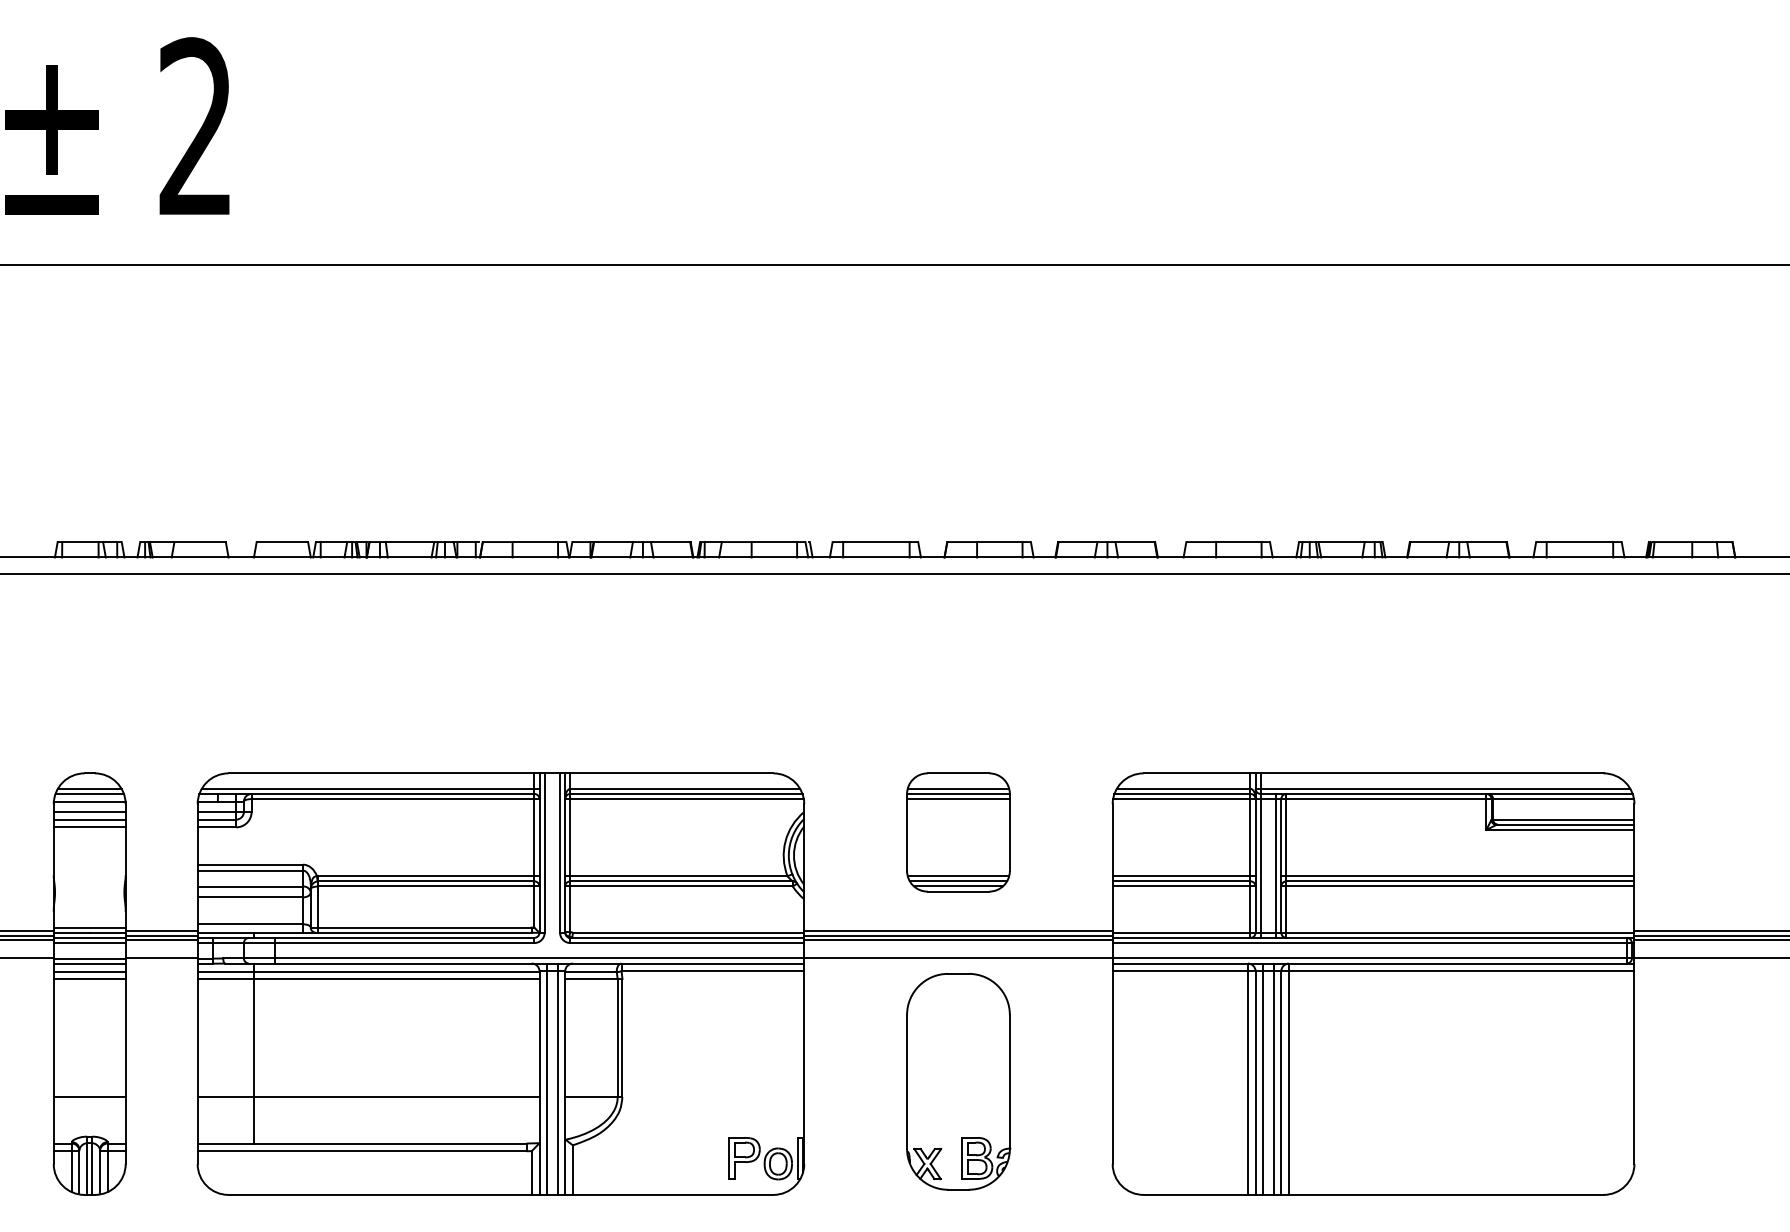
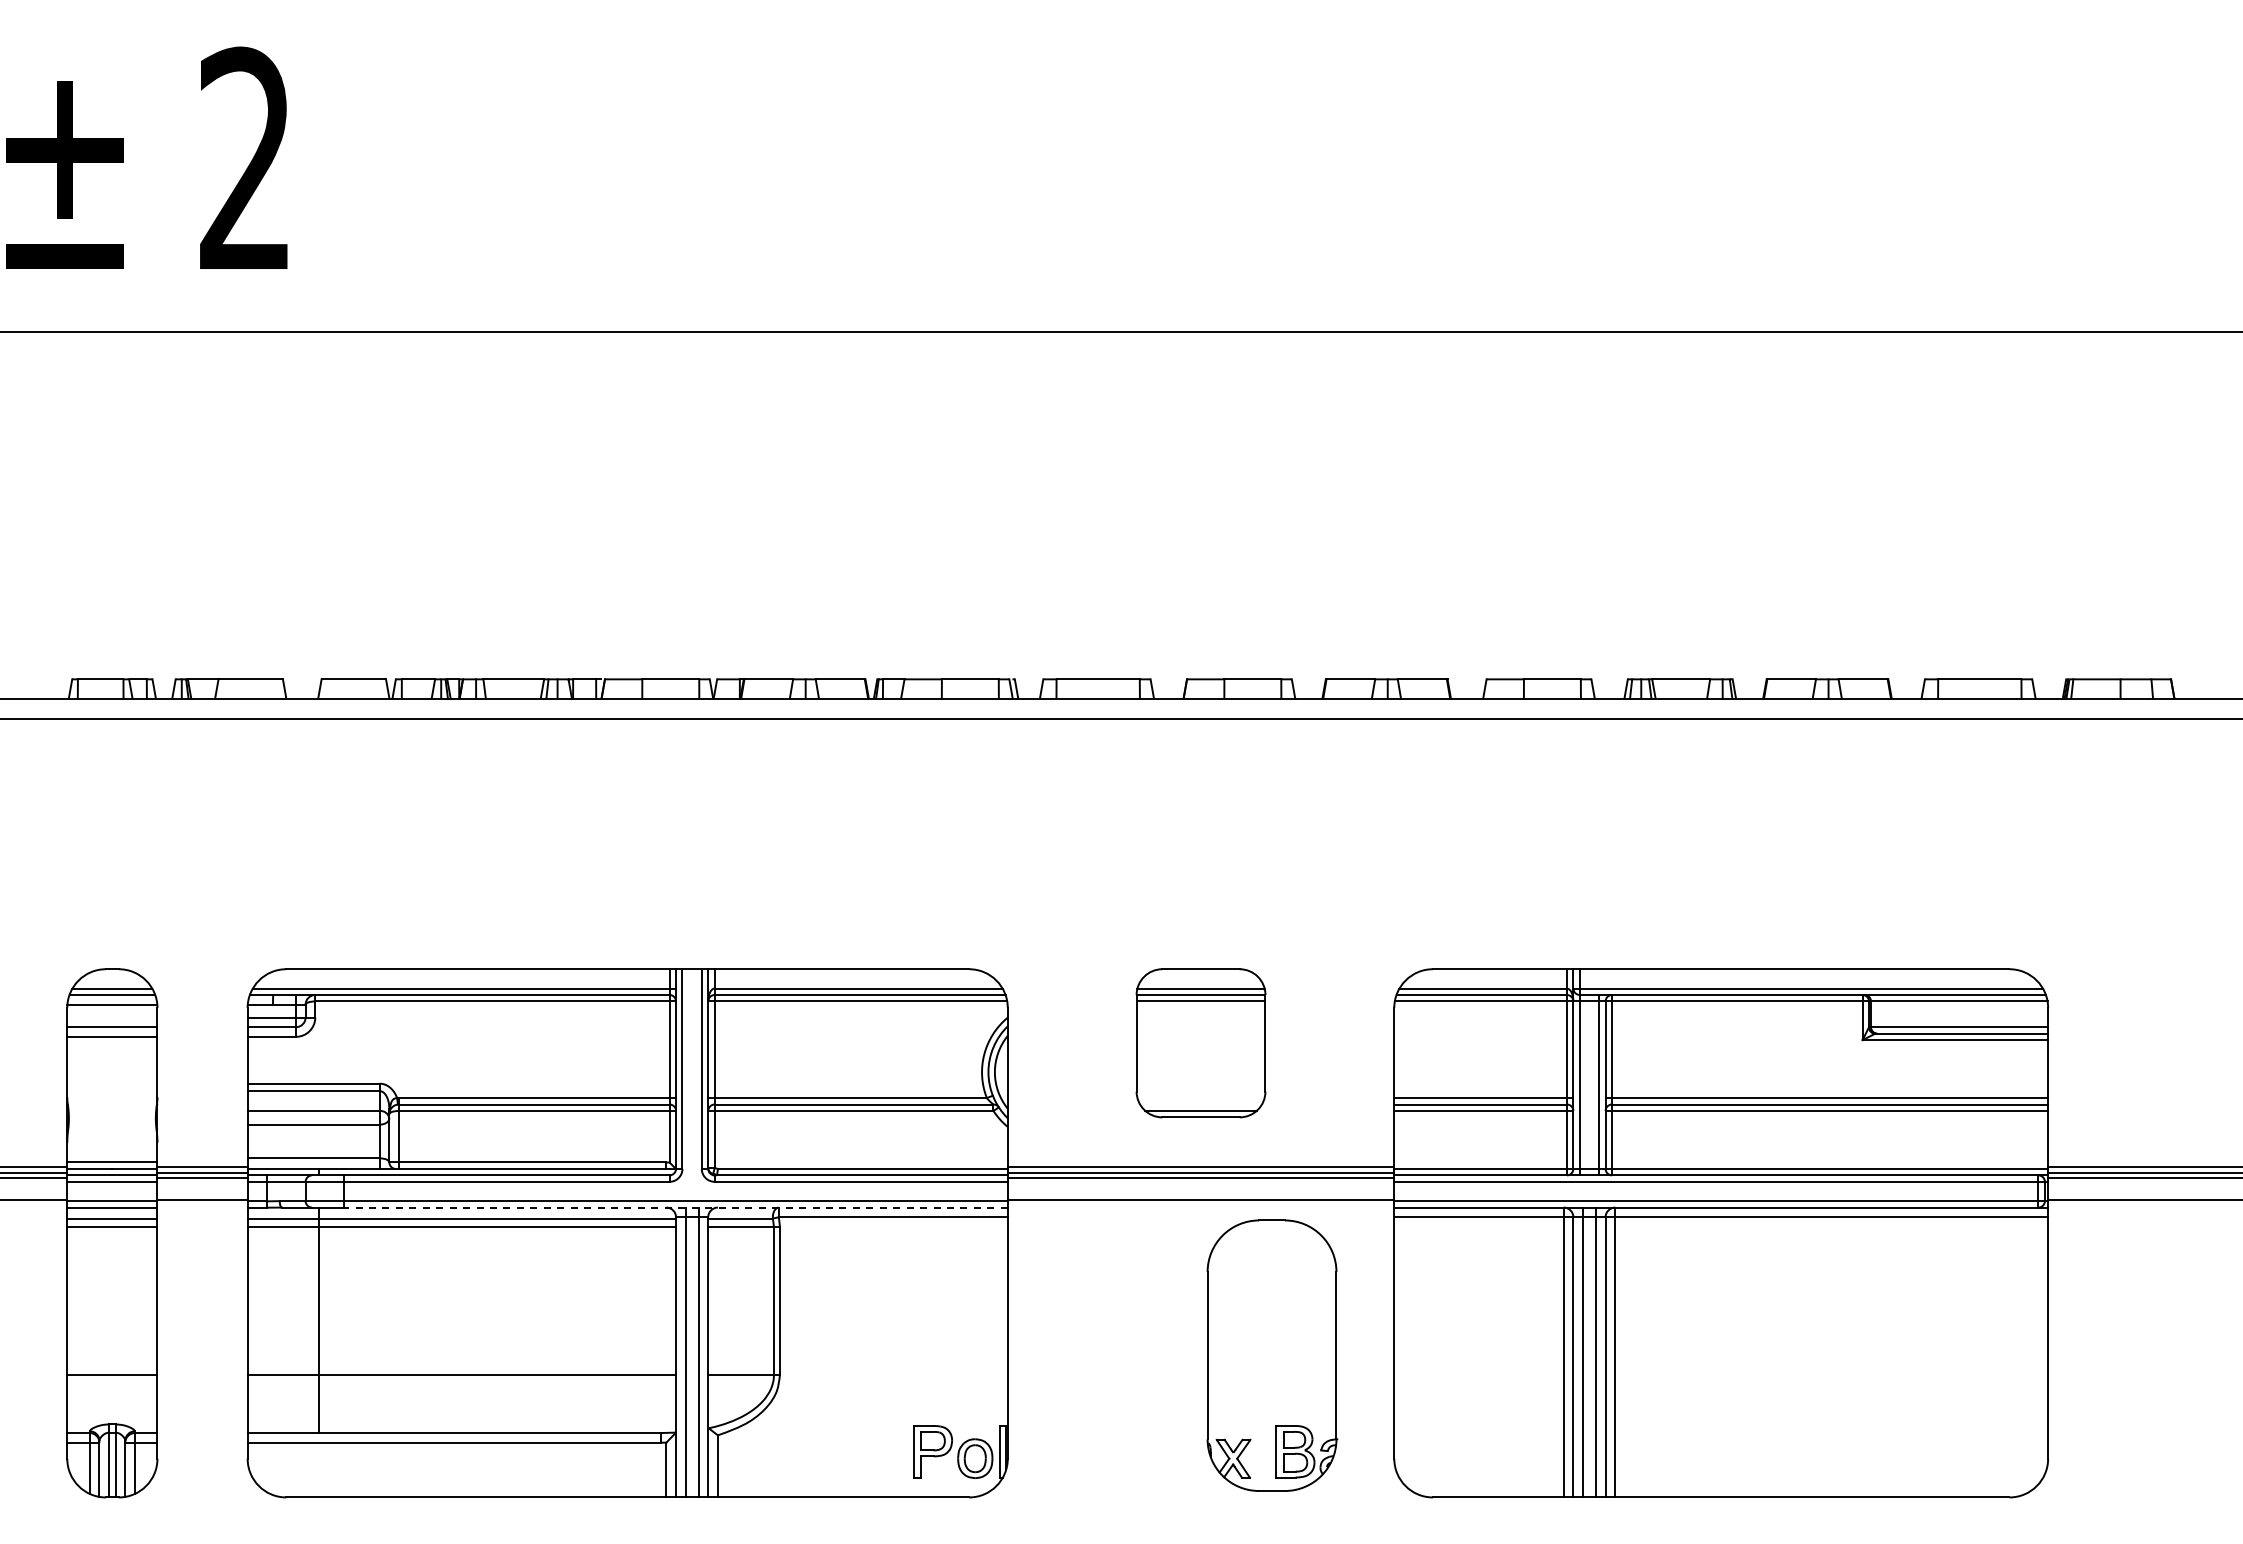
line: (89, 811) -> (112, 1017), removed
line: (958, 876) -> (1200, 1098), removed
line: (958, 881) -> (1201, 1104), removed
line: (539, 963) -> (676, 1207), solid -> dashed
part: (958, 1081) -> (1272, 1355), moved

